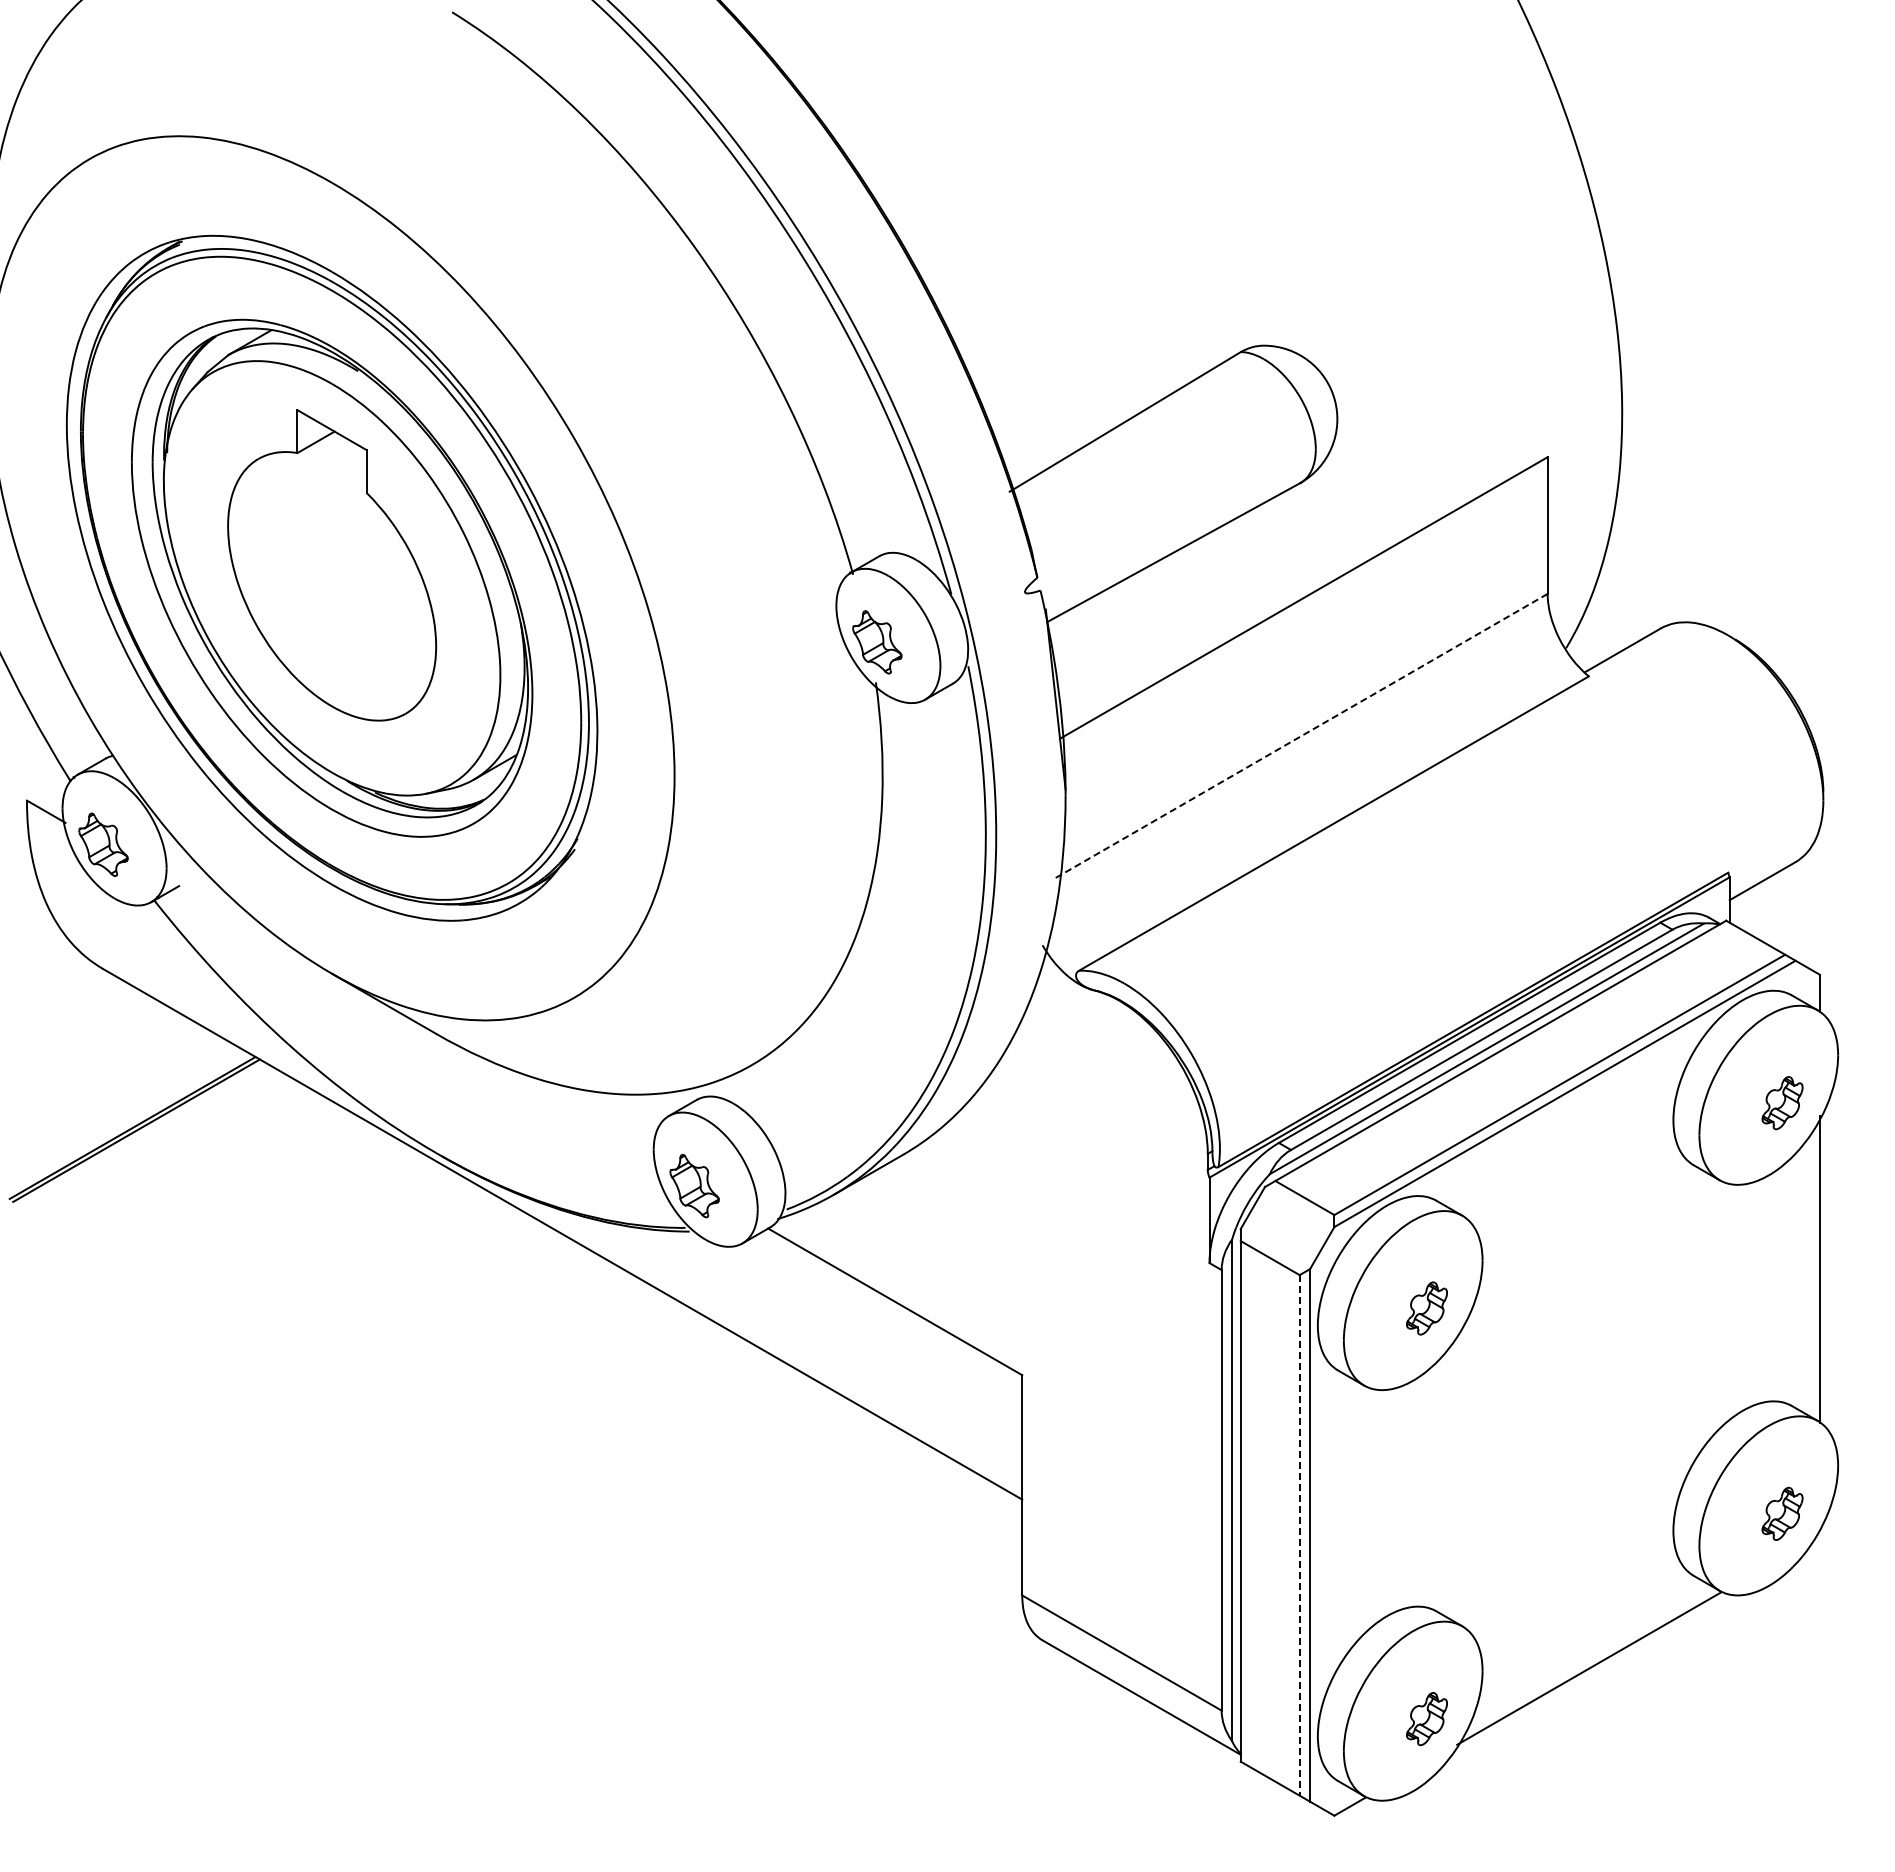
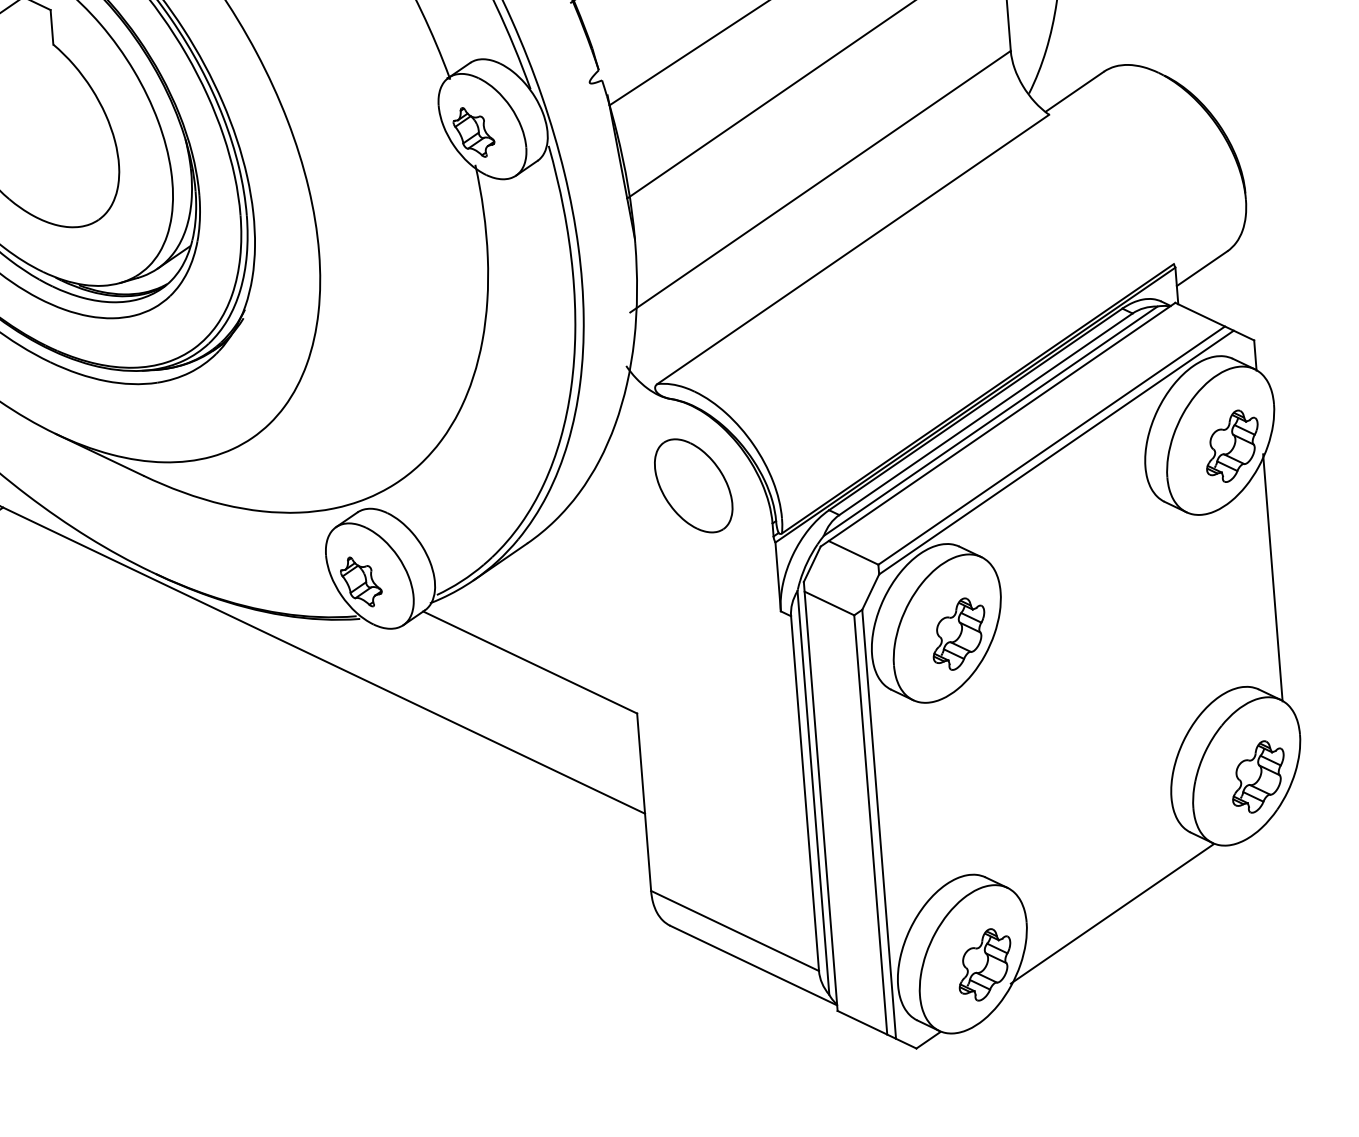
line: (1300, 736) -> (820, 181), dashed -> solid
part: (1113, 1099) -> (693, 485), added
part: (1782, 1102) -> (1232, 445), size x1.67
part: (1426, 1308) -> (958, 634), size x1.67
part: (1782, 1513) -> (1258, 776), size x1.67
line: (1299, 1535) -> (870, 825), dashed -> solid
part: (1426, 1718) -> (984, 964), size x1.67

